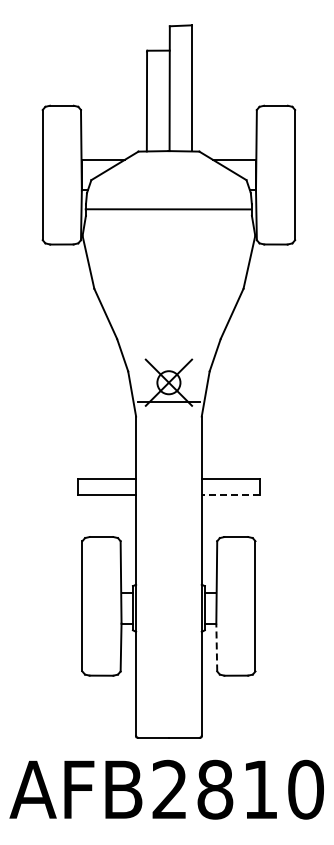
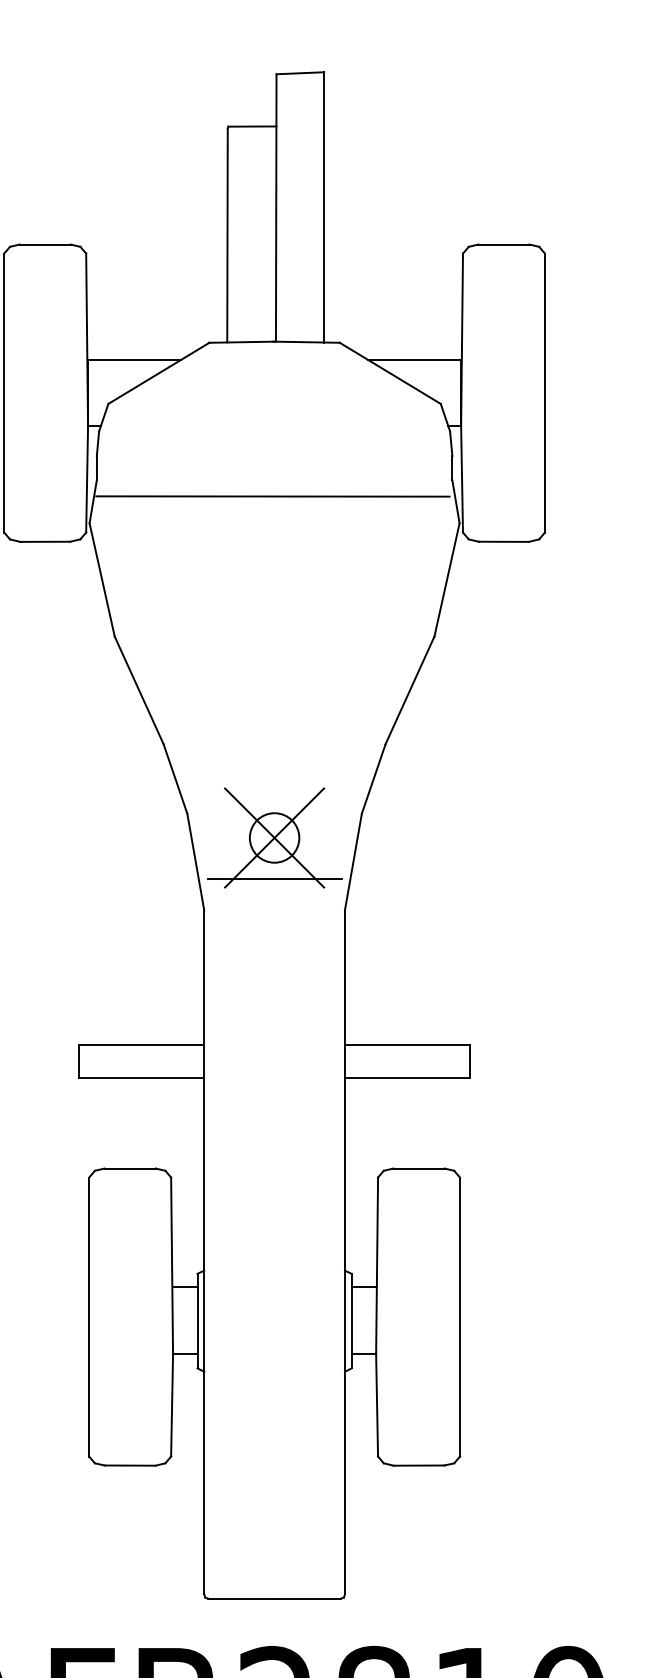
line: (167, 209) -> (271, 496), moved
line: (230, 494) -> (406, 1077), dashed -> solid
line: (216, 647) -> (376, 1405), dashed -> solid

